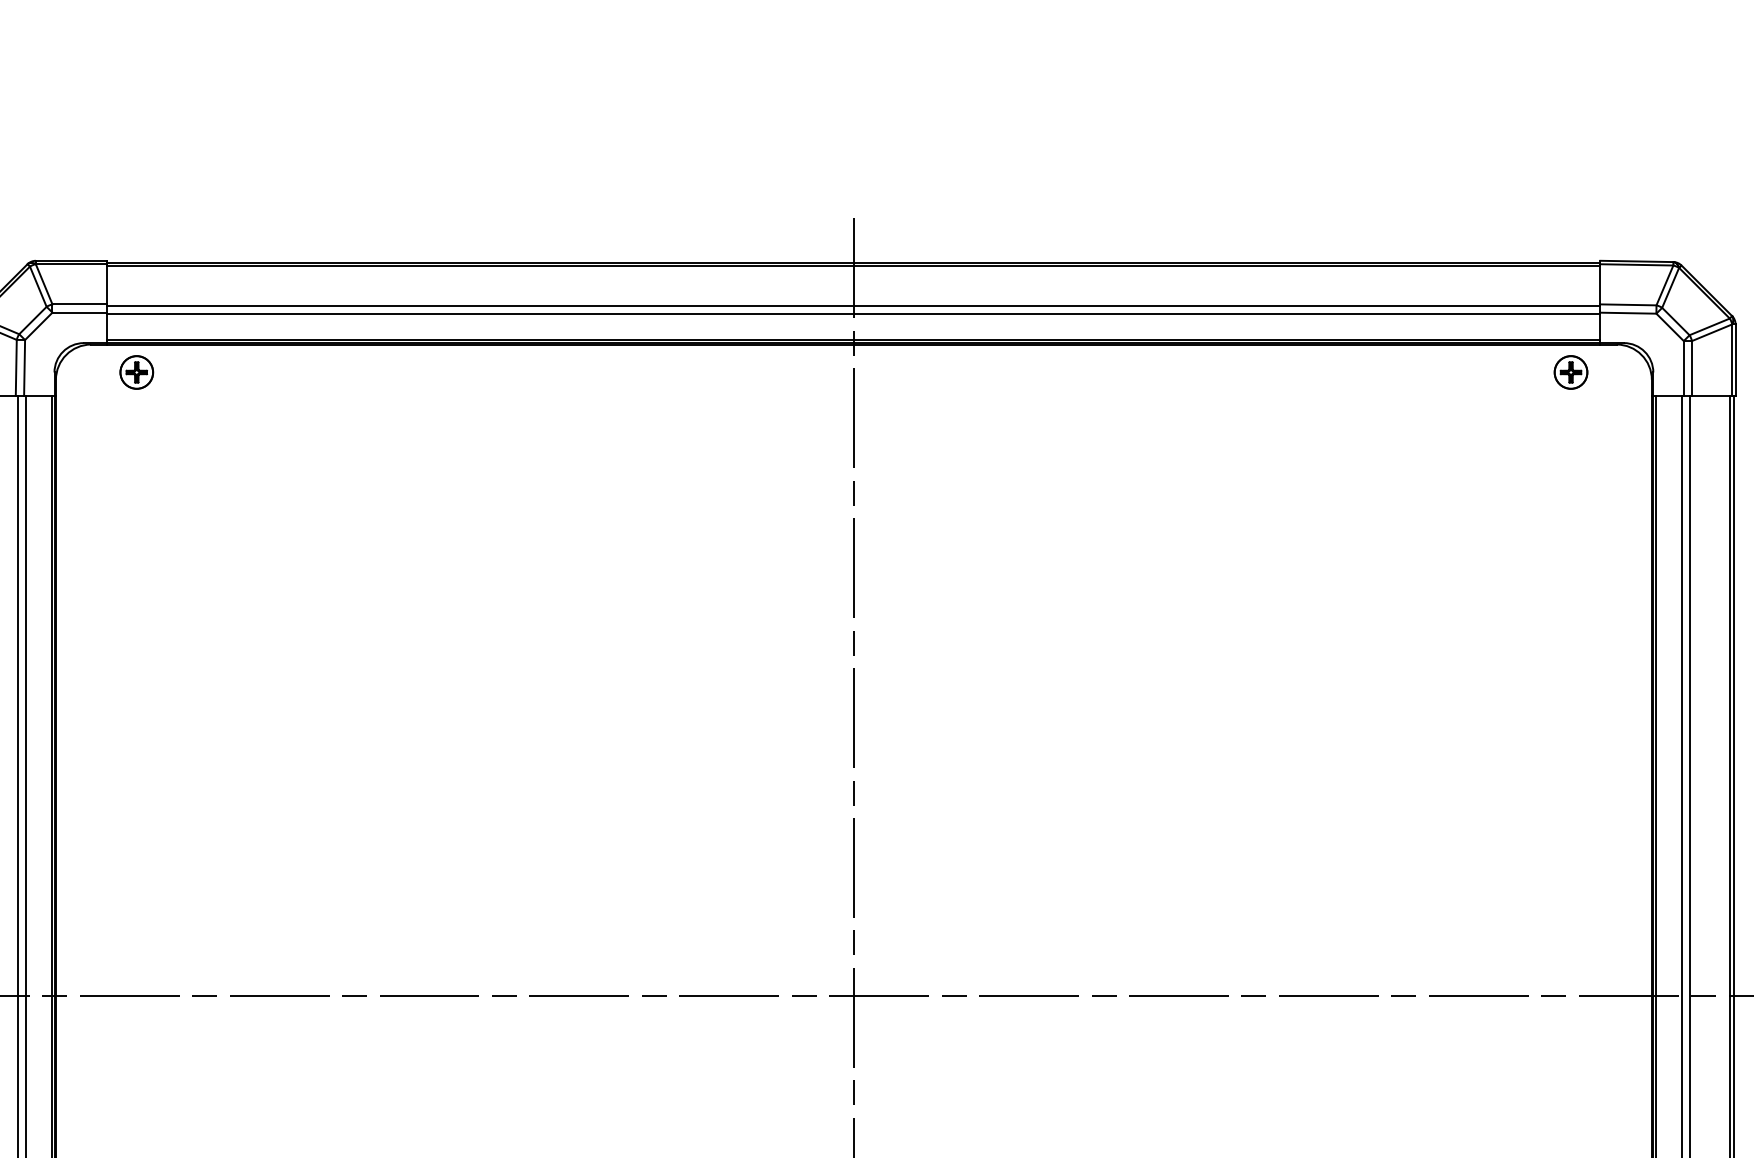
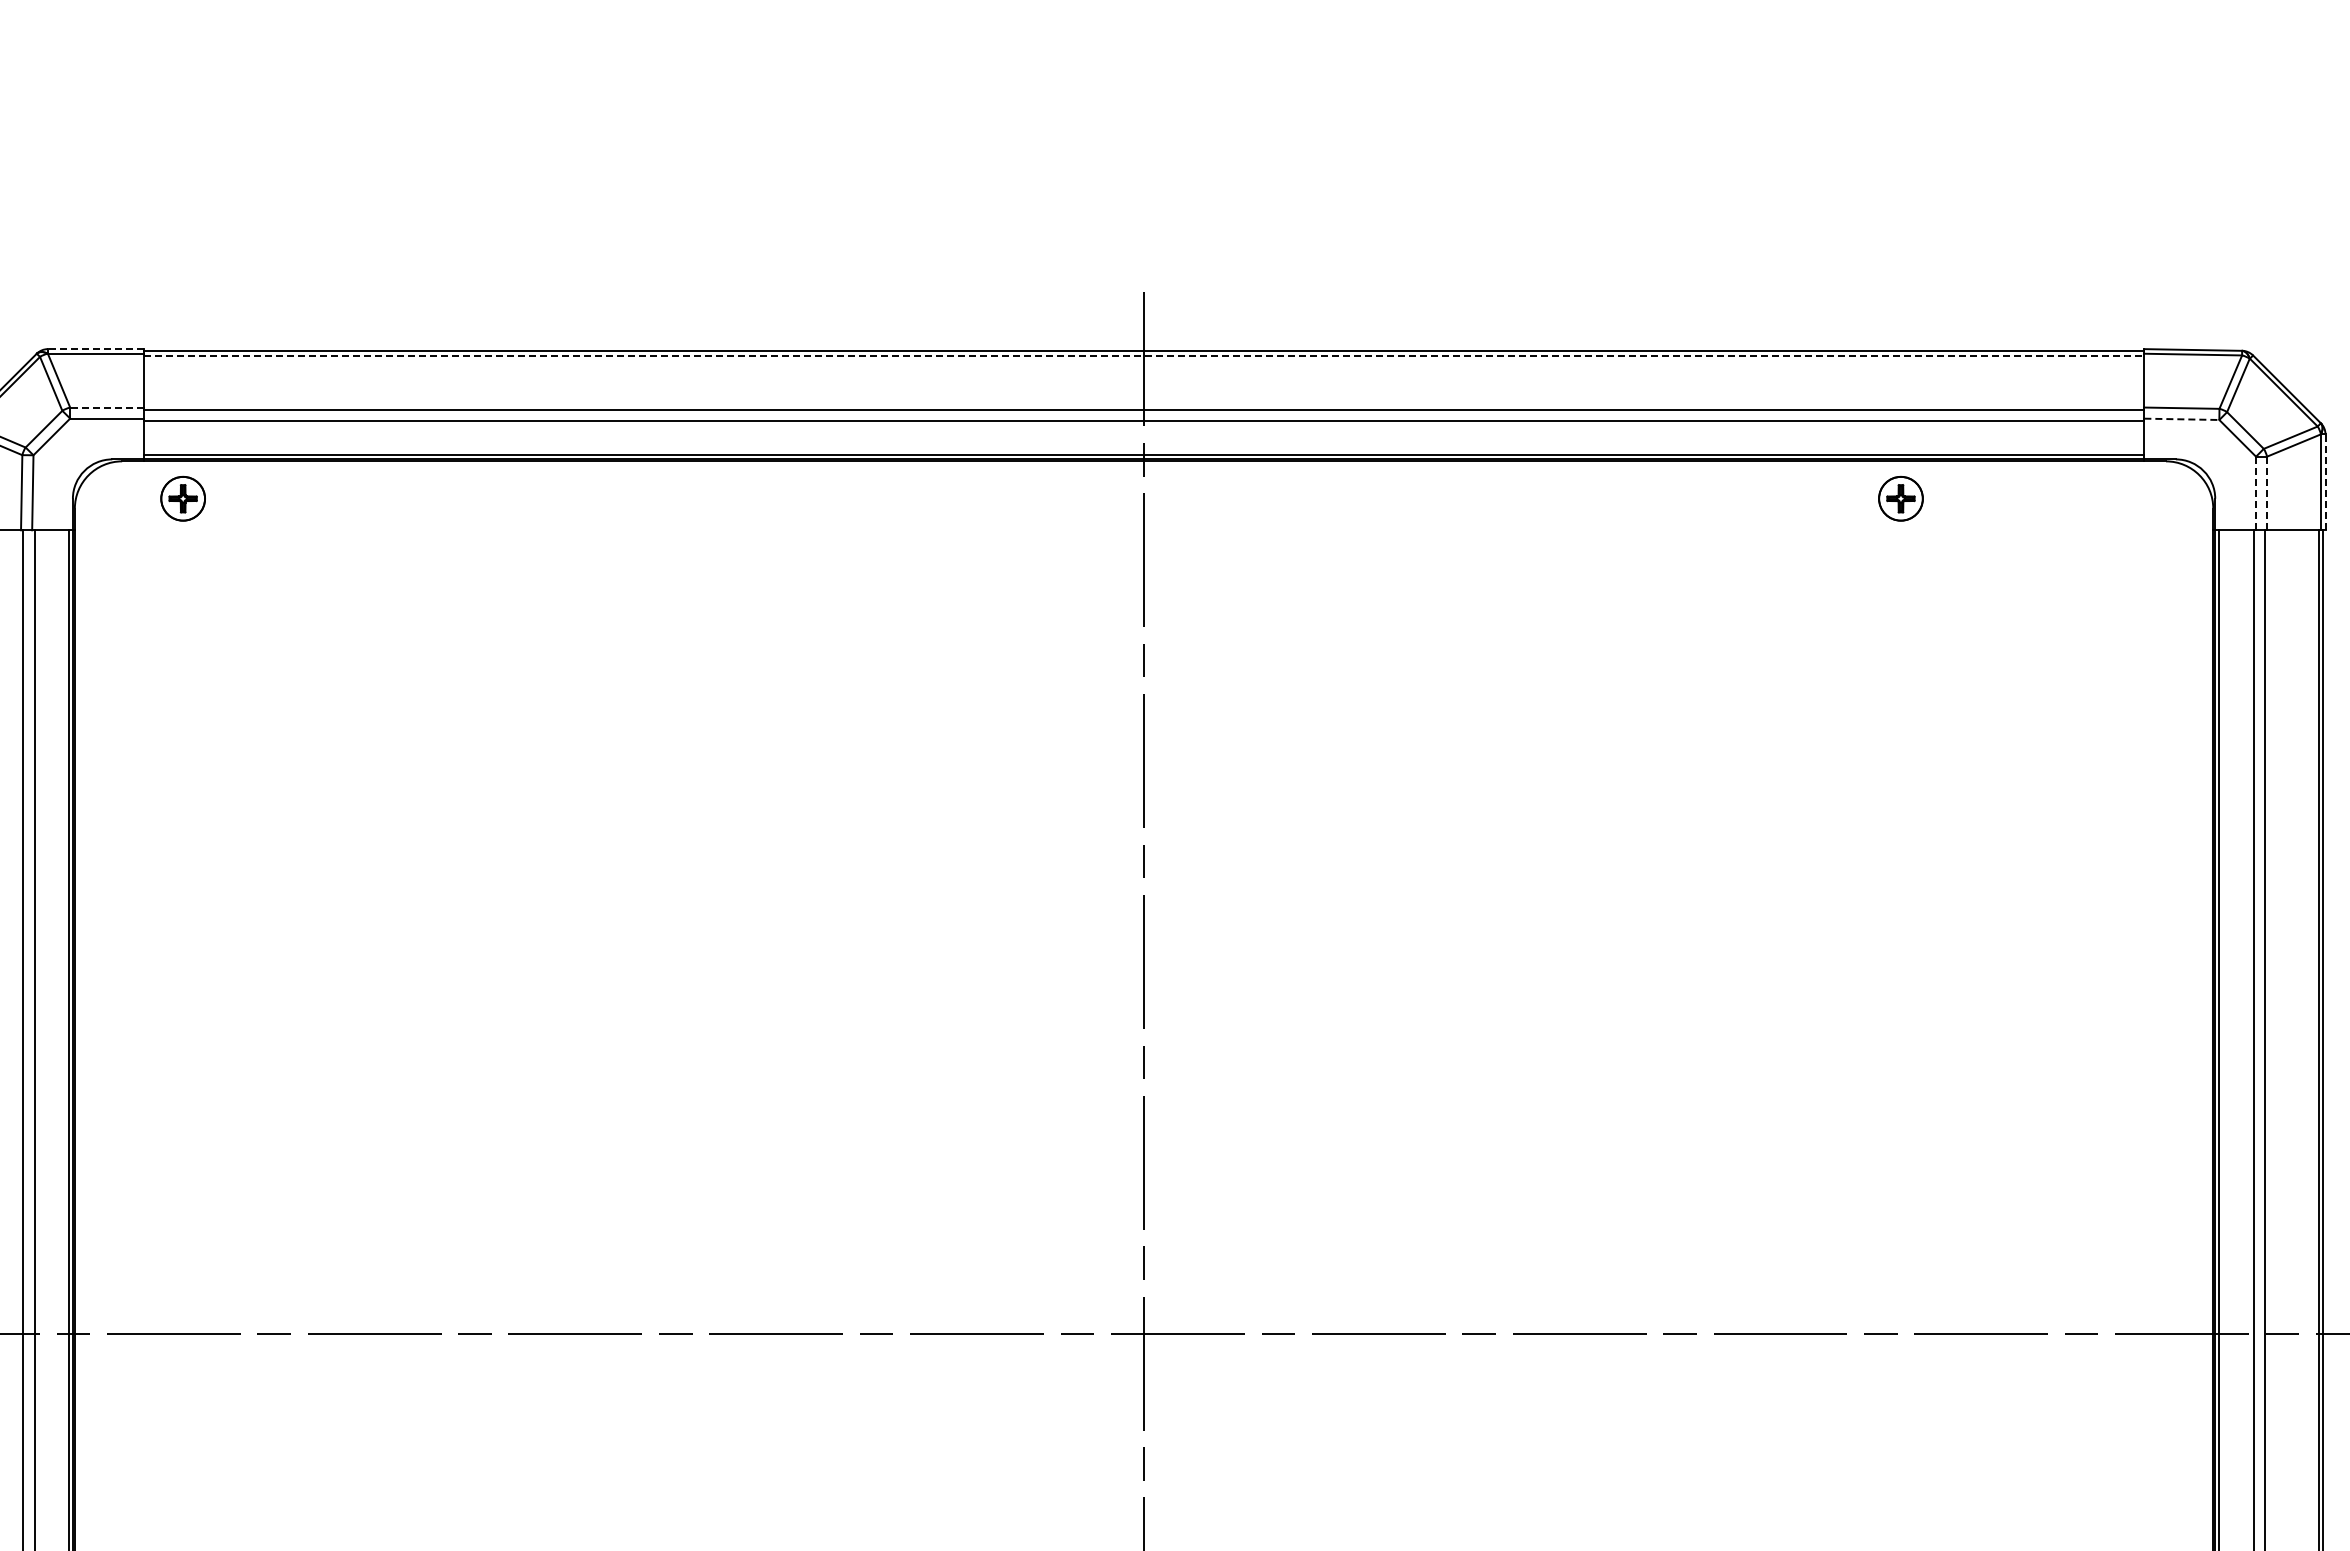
line: (71, 261) -> (95, 349), solid -> dashed
line: (854, 266) -> (1144, 356), solid -> dashed
line: (80, 304) -> (107, 407), solid -> dashed
line: (1628, 313) -> (2181, 419), solid -> dashed
line: (1735, 360) -> (2325, 482), solid -> dashed
line: (1684, 368) -> (2256, 493), solid -> dashed
line: (1692, 368) -> (2267, 493), solid -> dashed
part: (1570, 372) -> (1900, 498), moved

